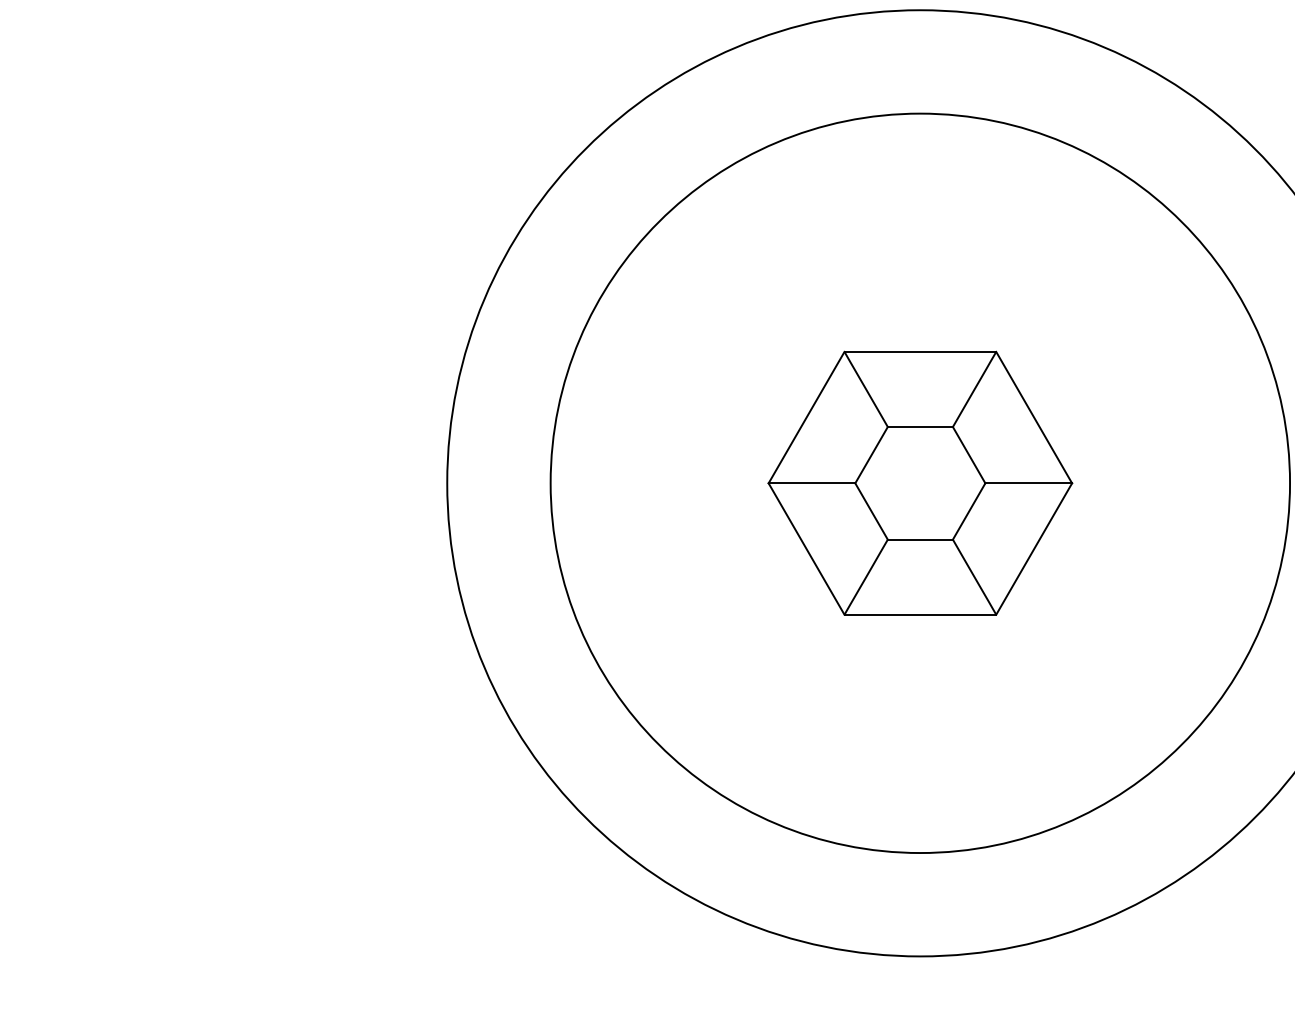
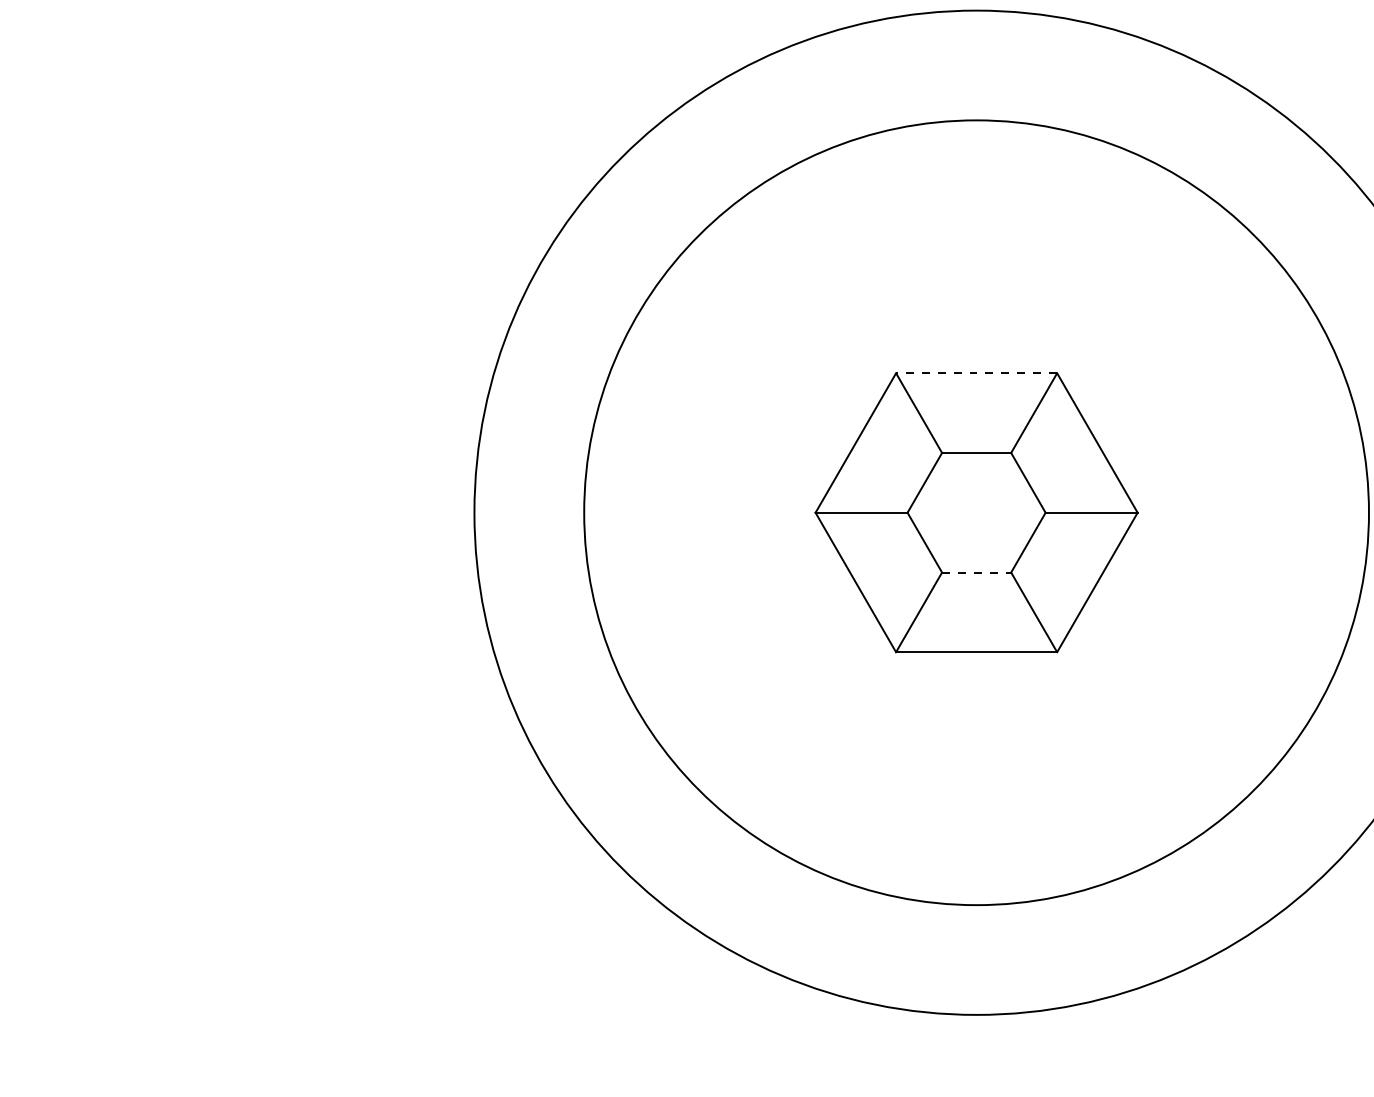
line: (920, 351) -> (976, 372), solid -> dashed
line: (920, 539) -> (976, 572), solid -> dashed

